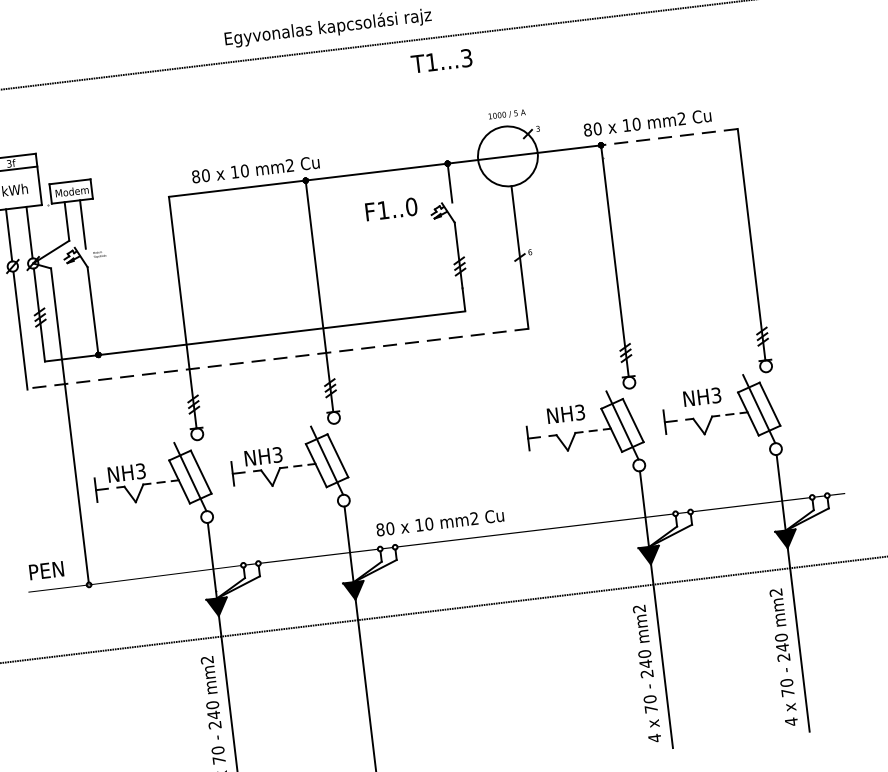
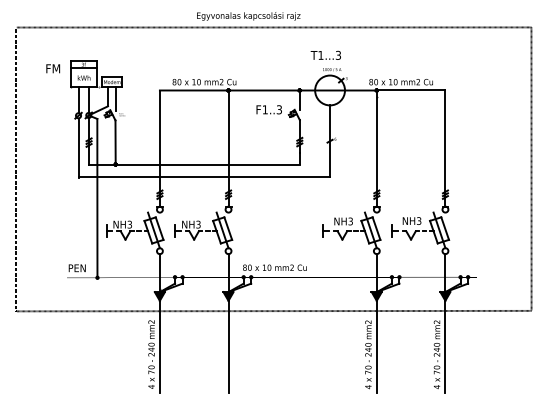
text: (440, 59) -> (325, 54), moved
line: (668, 137) -> (410, 90), dashed -> solid
text: (411, 206) -> (279, 109), F1..0 -> F1..3
line: (278, 359) -> (204, 177), dashed -> solid

